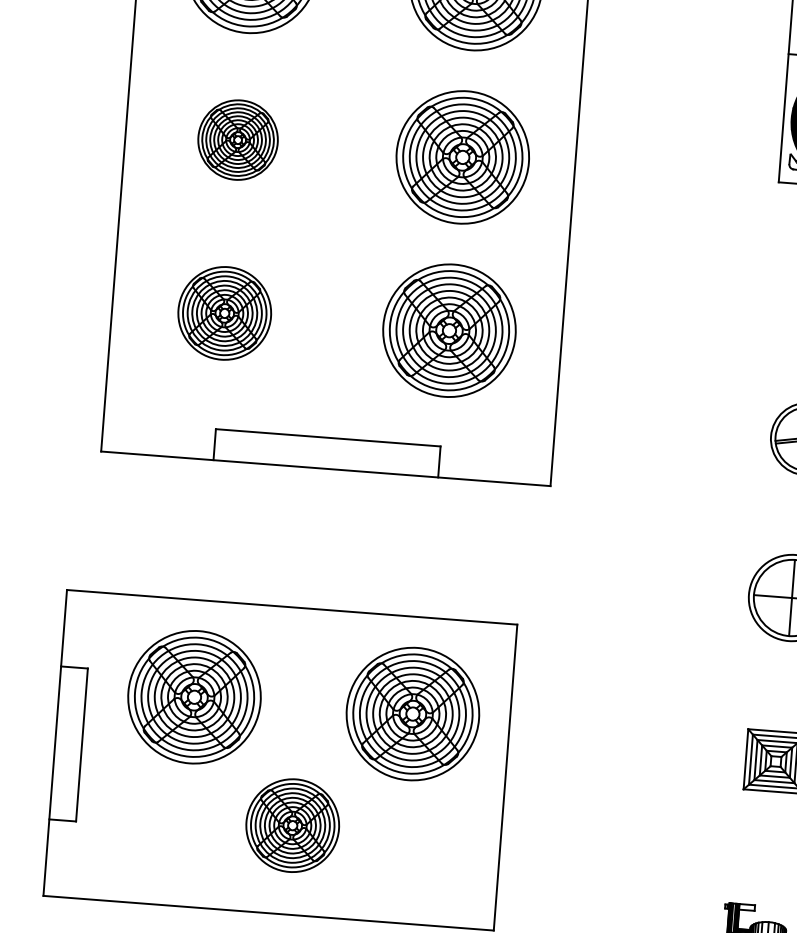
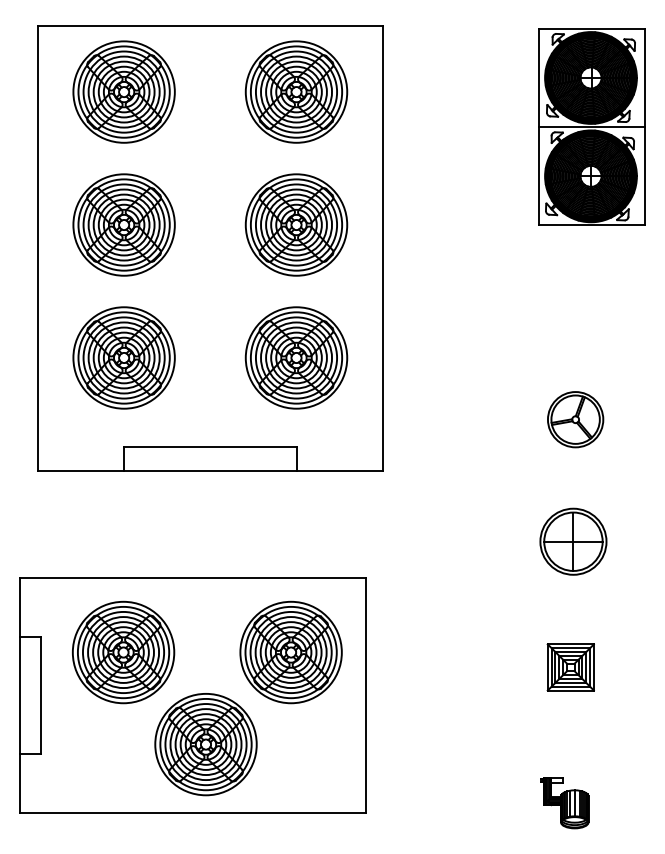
part: (237, 139) -> (123, 224), size x1.67
part: (224, 312) -> (123, 357), size x1.43
part: (292, 825) -> (205, 744), size x1.43

